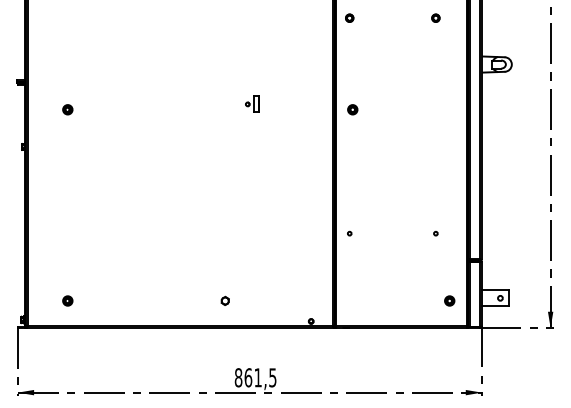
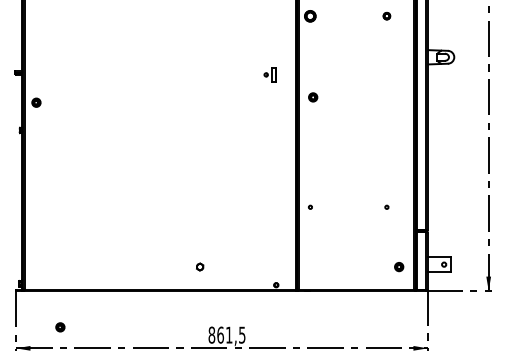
part: (349, 17) -> (310, 15), size x1.6
part: (252, 103) -> (270, 74), moved
part: (67, 109) -> (36, 102), moved
part: (67, 300) -> (60, 326), moved

